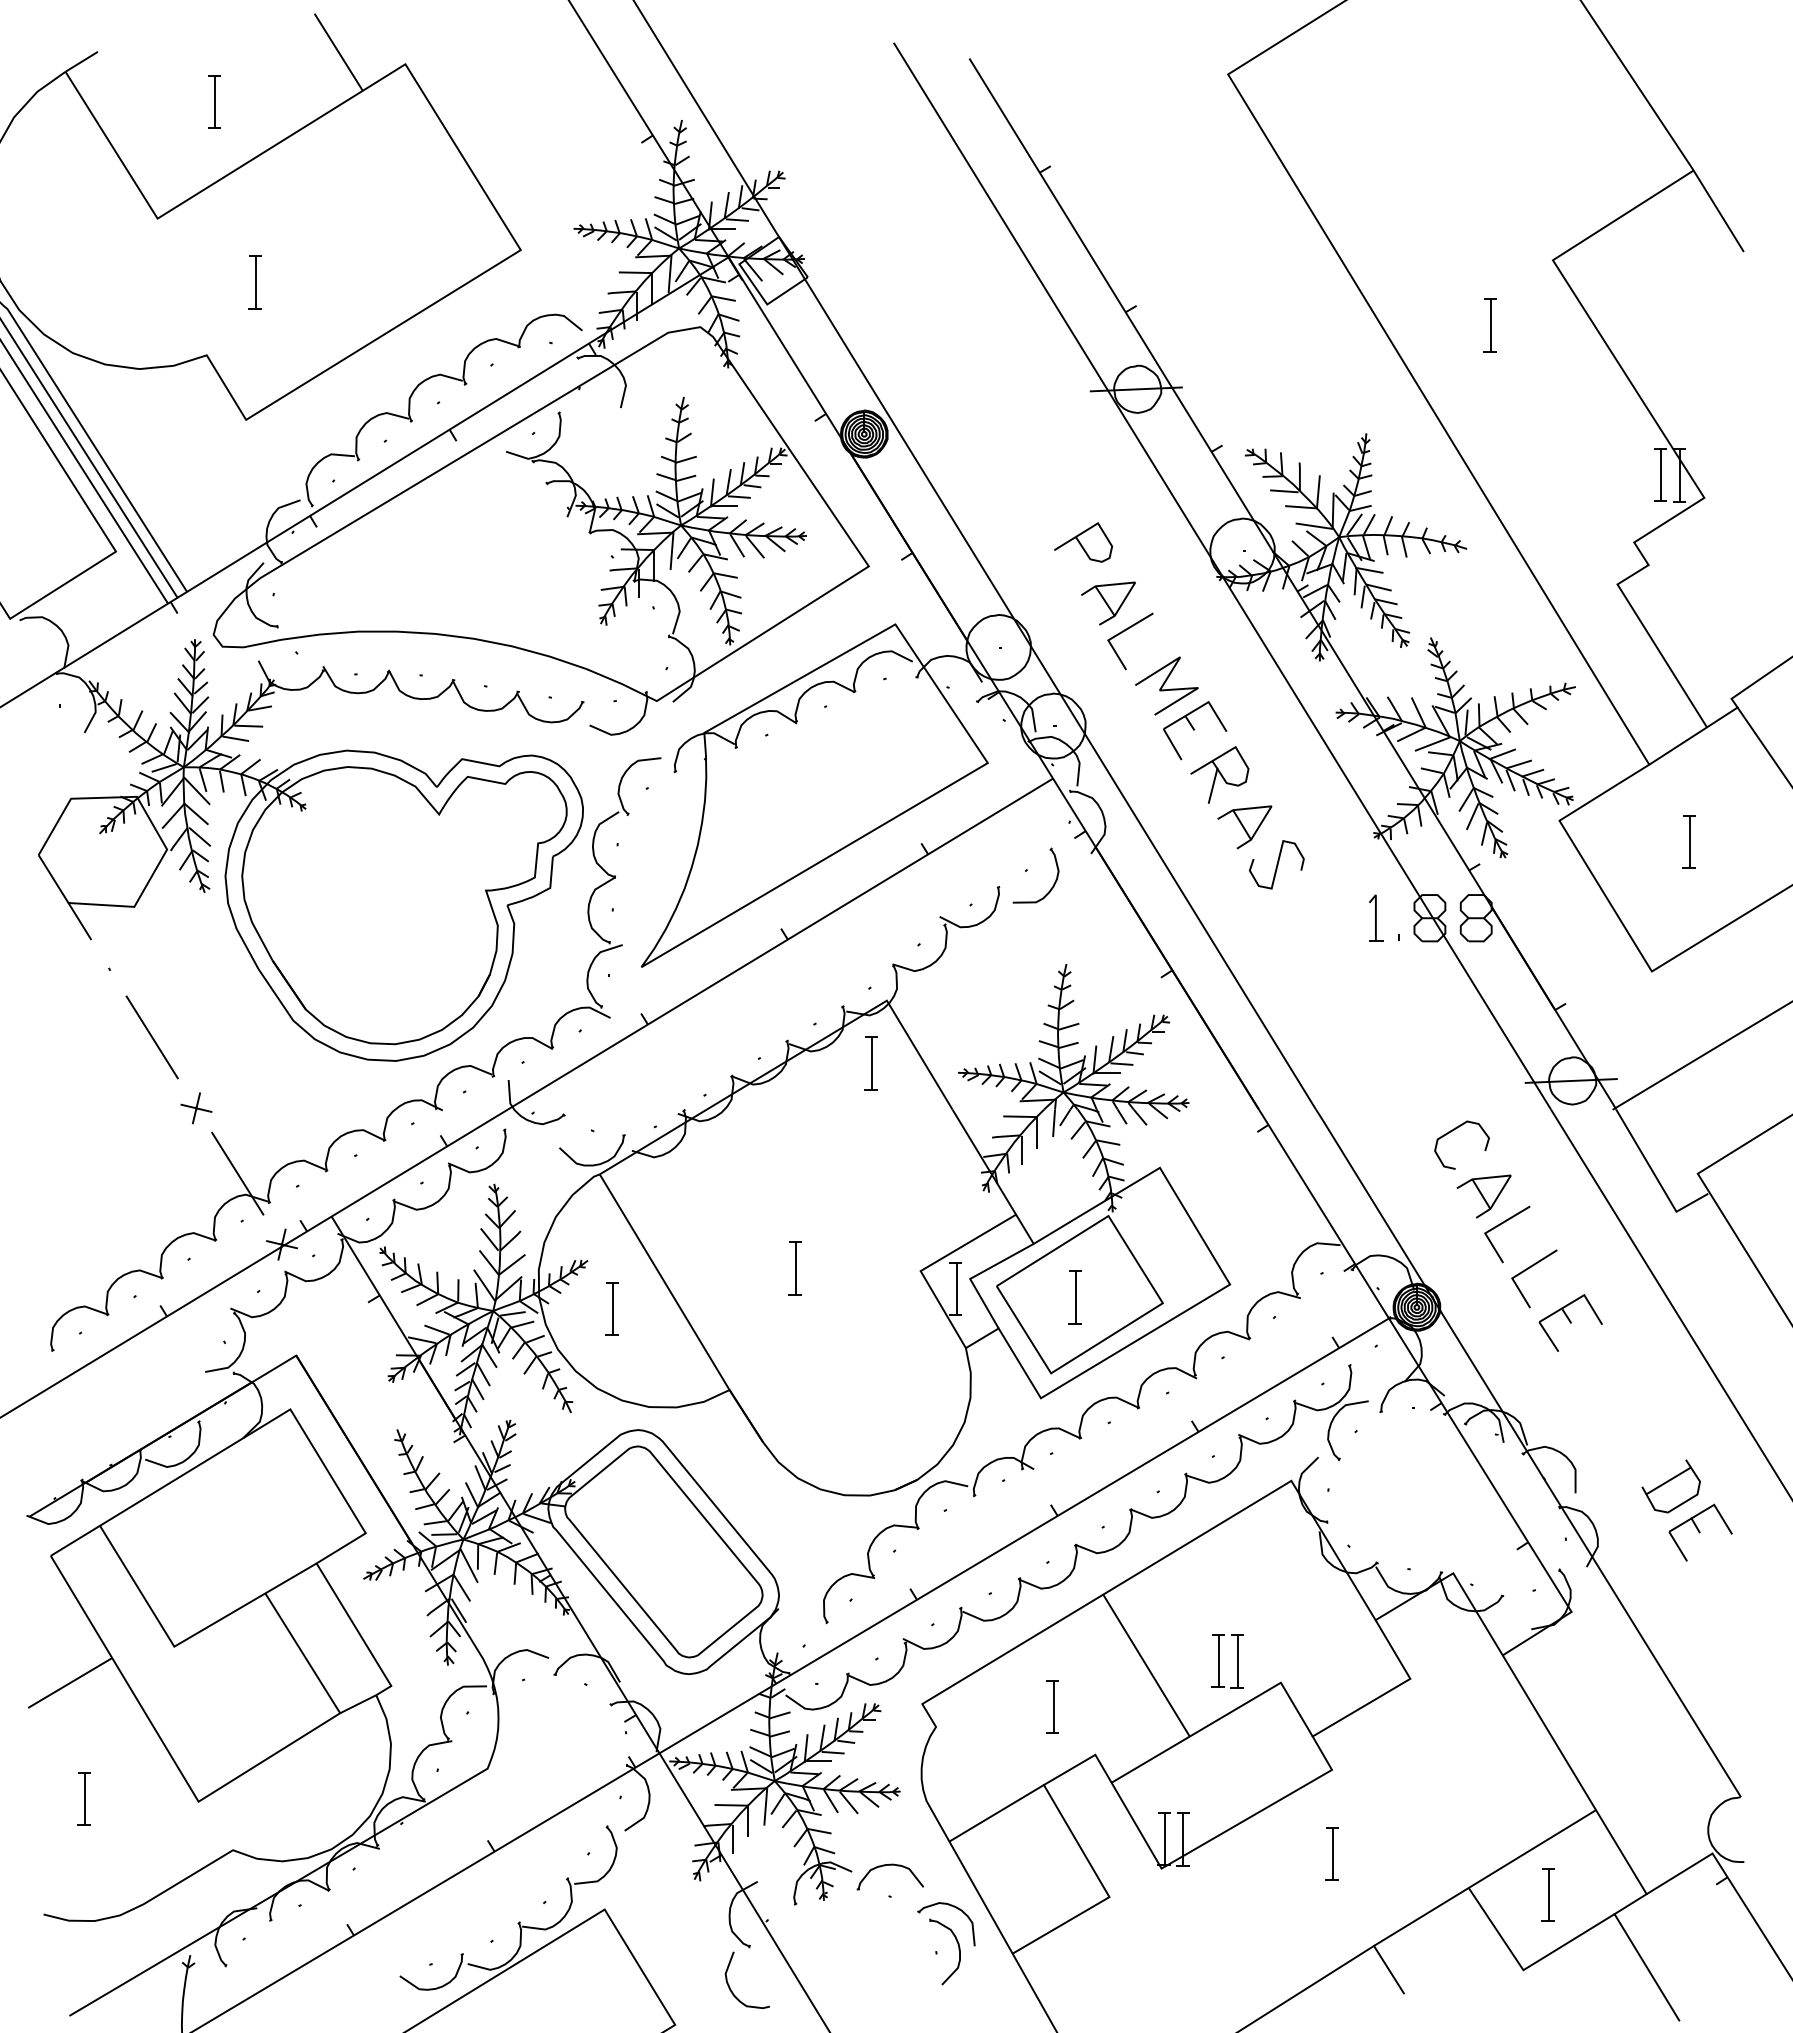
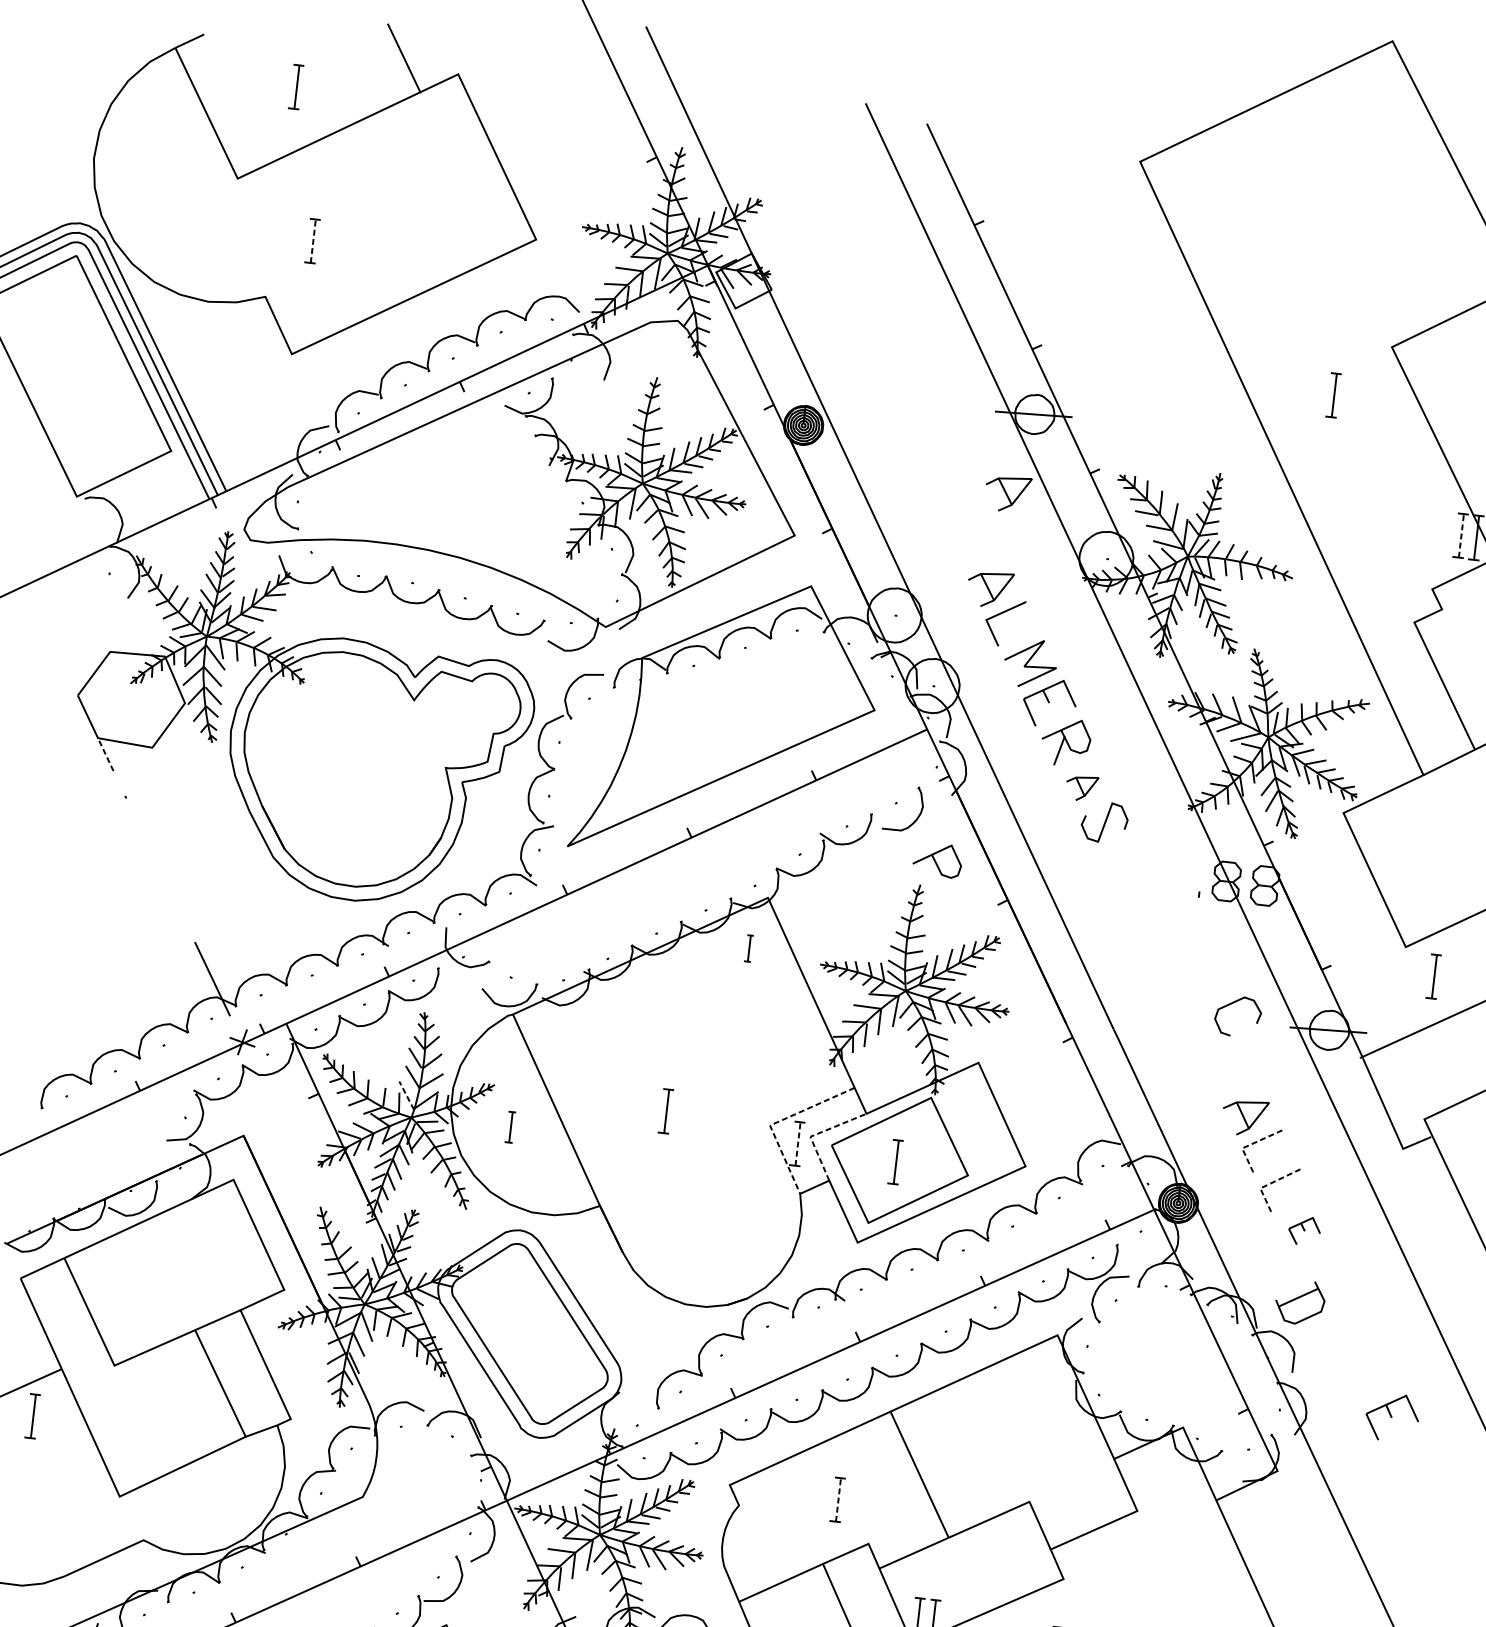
line: (256, 282) -> (313, 241), solid -> dashed
line: (1661, 474) -> (1461, 535), solid -> dashed
part: (1116, 487) -> (1007, 493), added
curve: (1081, 543) -> (935, 860), moved
part: (1244, 827) -> (1081, 788), size x0.7
part: (1688, 841) -> (1433, 976), moved
part: (1376, 917) -> (1182, 875), removed
line: (79, 921) -> (105, 754), solid -> dashed
line: (151, 1037) -> (154, 857), removed
part: (870, 1063) -> (748, 948), size x0.6
part: (196, 1108) -> (184, 921), removed
curve: (1451, 1132) -> (1230, 1005), moved
line: (1492, 1229) -> (1248, 1145), solid -> dashed
line: (929, 1266) -> (777, 1122), solid -> dashed
line: (1519, 1273) -> (1266, 1185), solid -> dashed
line: (976, 1275) -> (815, 1134), solid -> dashed
line: (484, 1286) -> (406, 1096), solid -> dashed
line: (956, 1288) -> (798, 1143), solid -> dashed
part: (611, 1308) -> (509, 1126), size x0.7
part: (1570, 1322) -> (1304, 1230), size x0.6
part: (1670, 1486) -> (1299, 1302), moved
part: (1219, 1661) -> (980, 1478), removed
line: (1053, 1706) -> (838, 1499), solid -> dashed
part: (83, 1798) -> (32, 1415), moved

